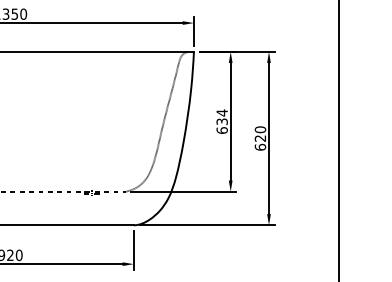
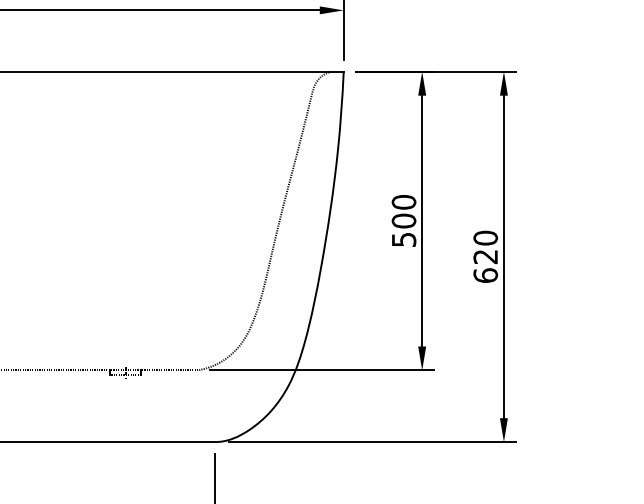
text: (221, 121) -> (402, 220), 634 -> 500

